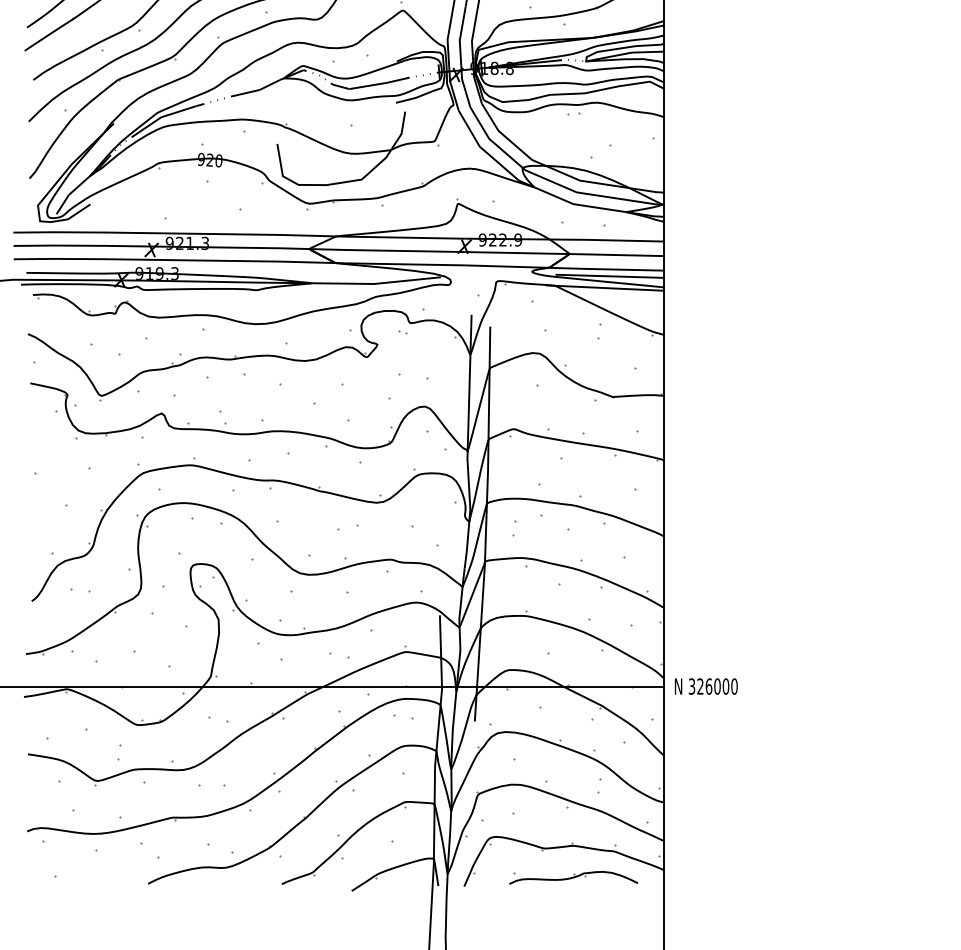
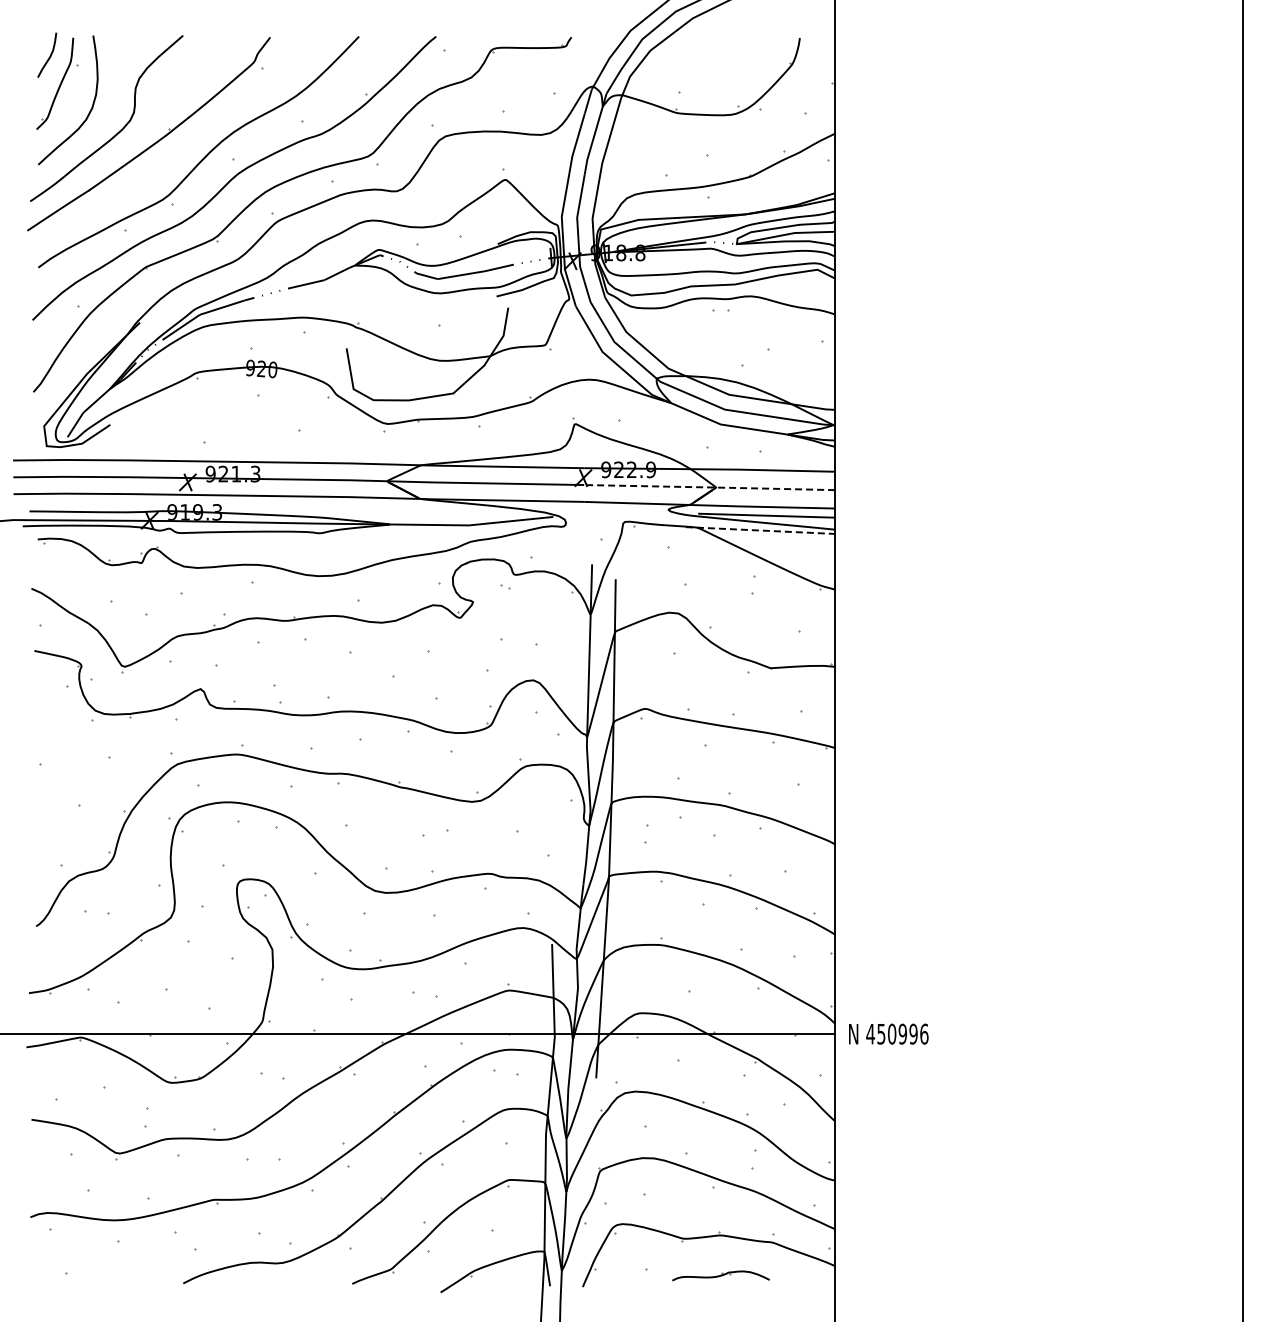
line: (564, 253) -> (709, 487), solid -> dashed
line: (604, 288) -> (760, 530), solid -> dashed
text: (713, 686) -> (897, 1033), 326000 -> 450996
part: (573, 877) -> (720, 1275), size x0.6

